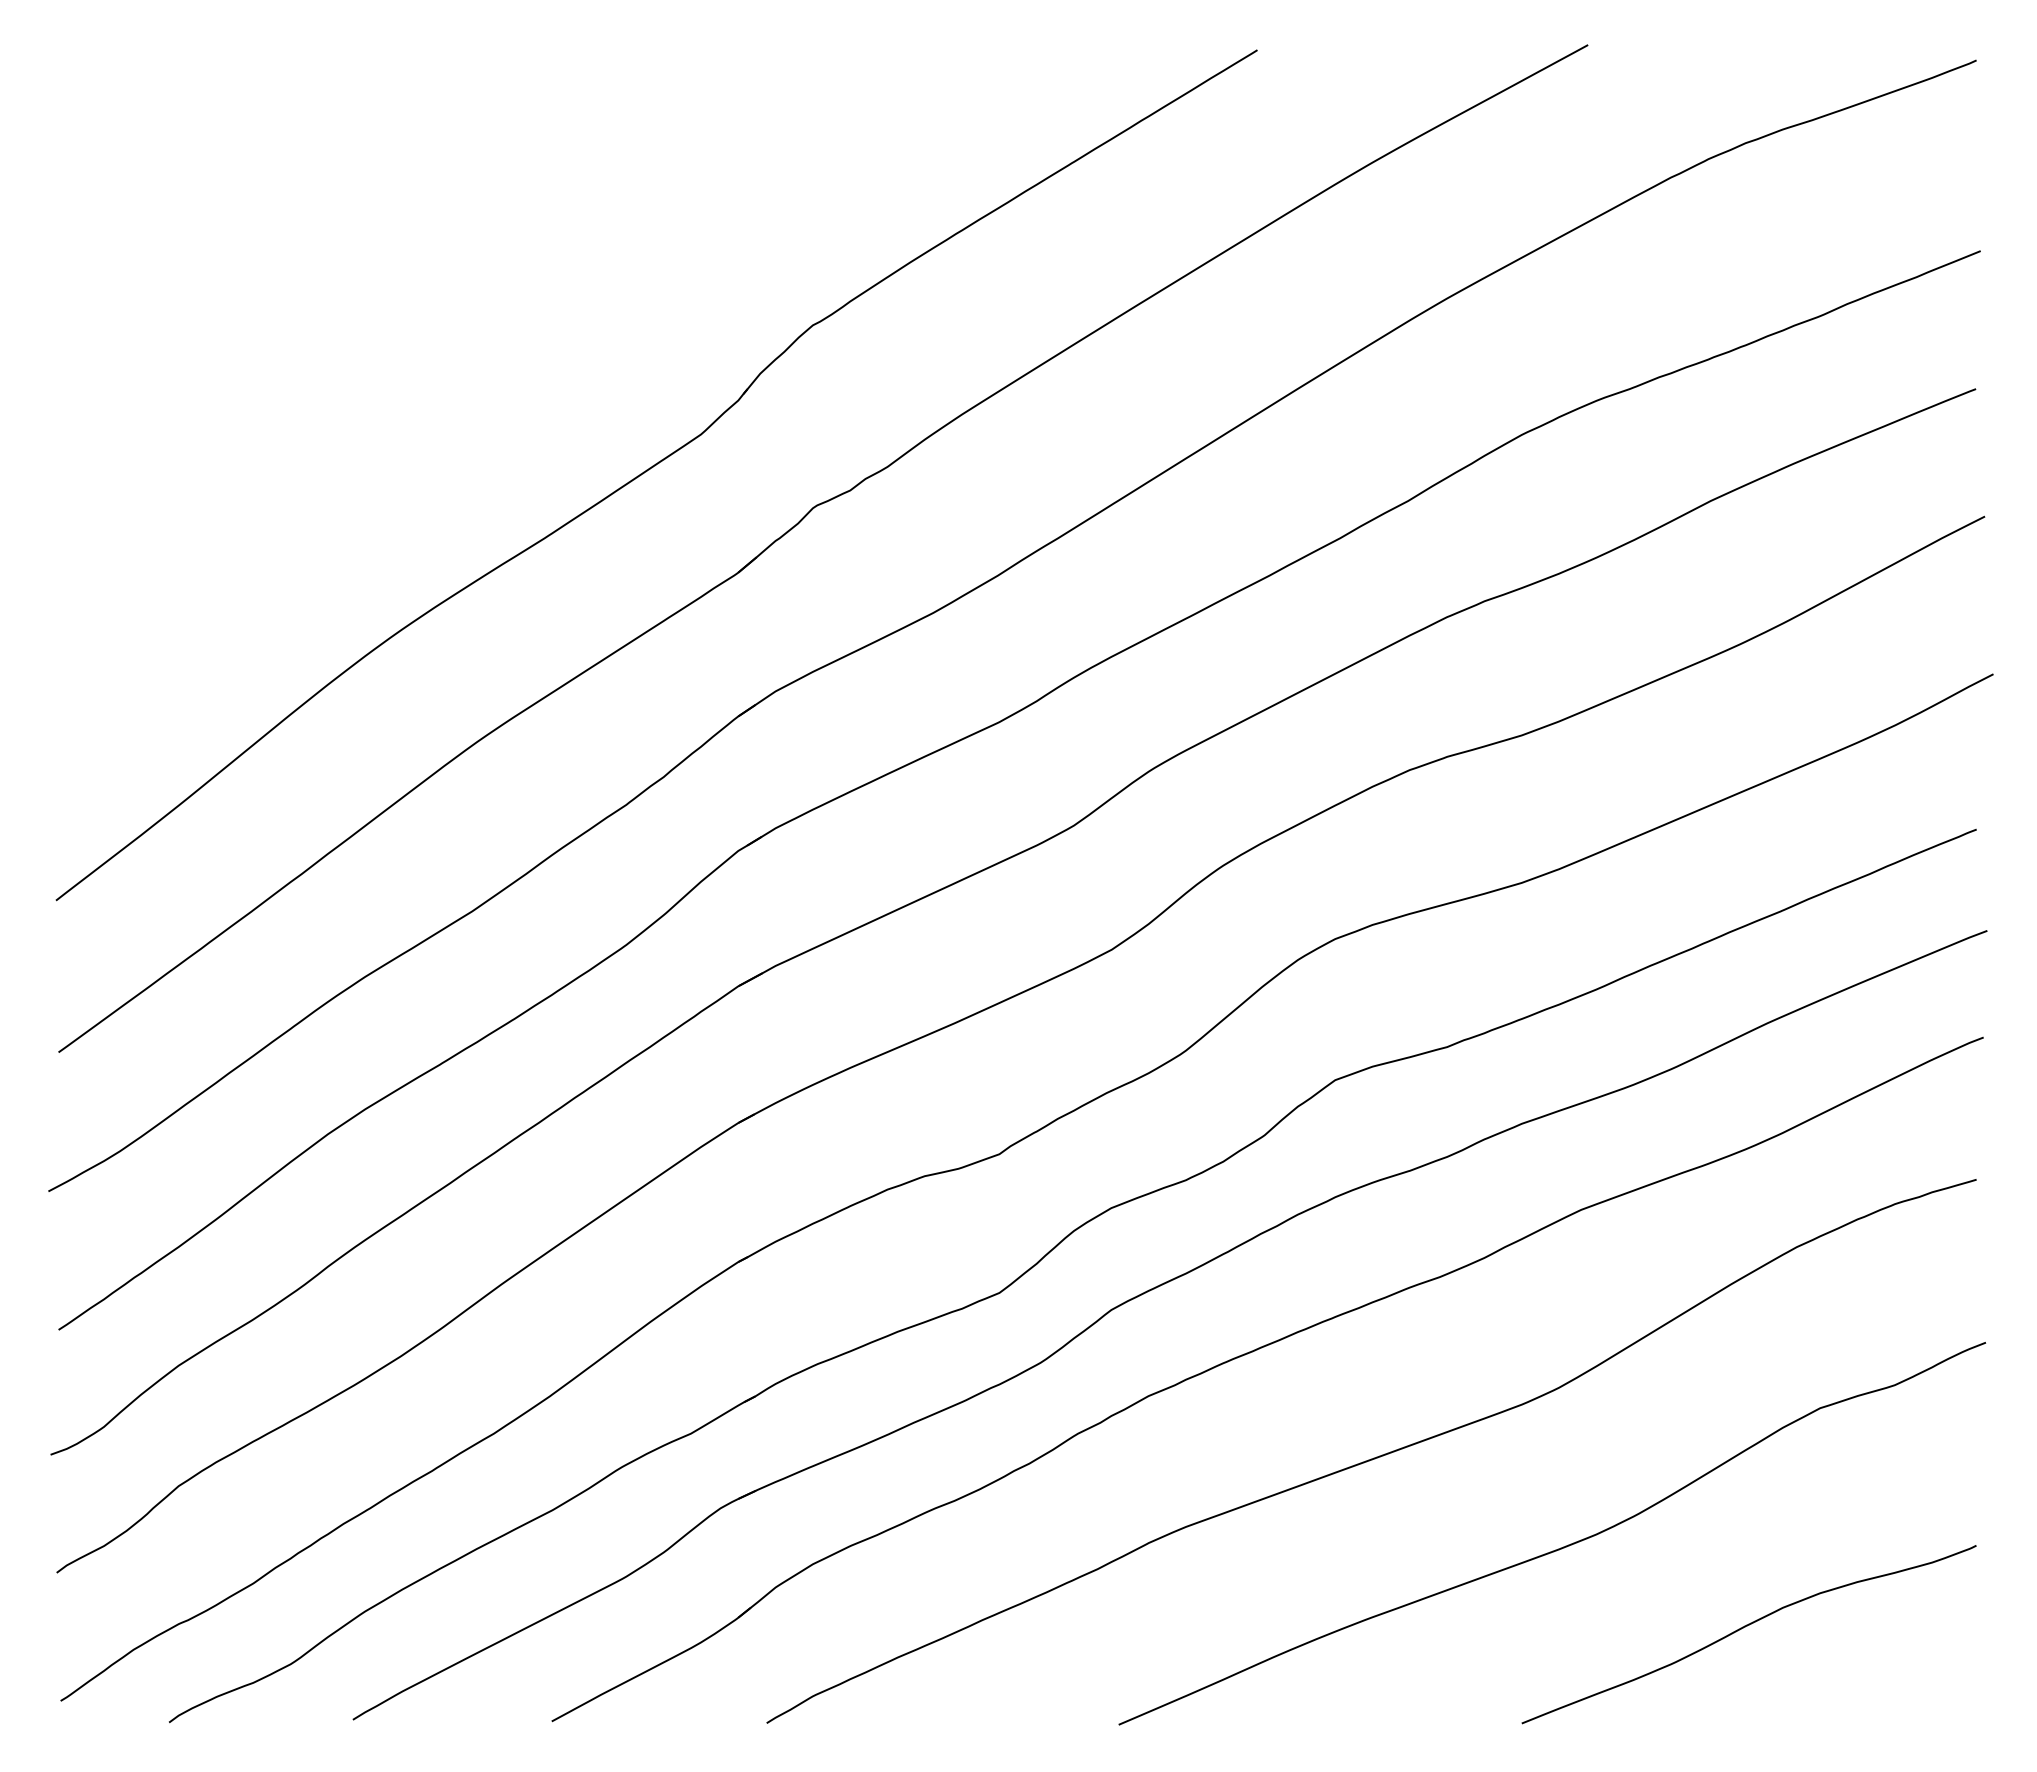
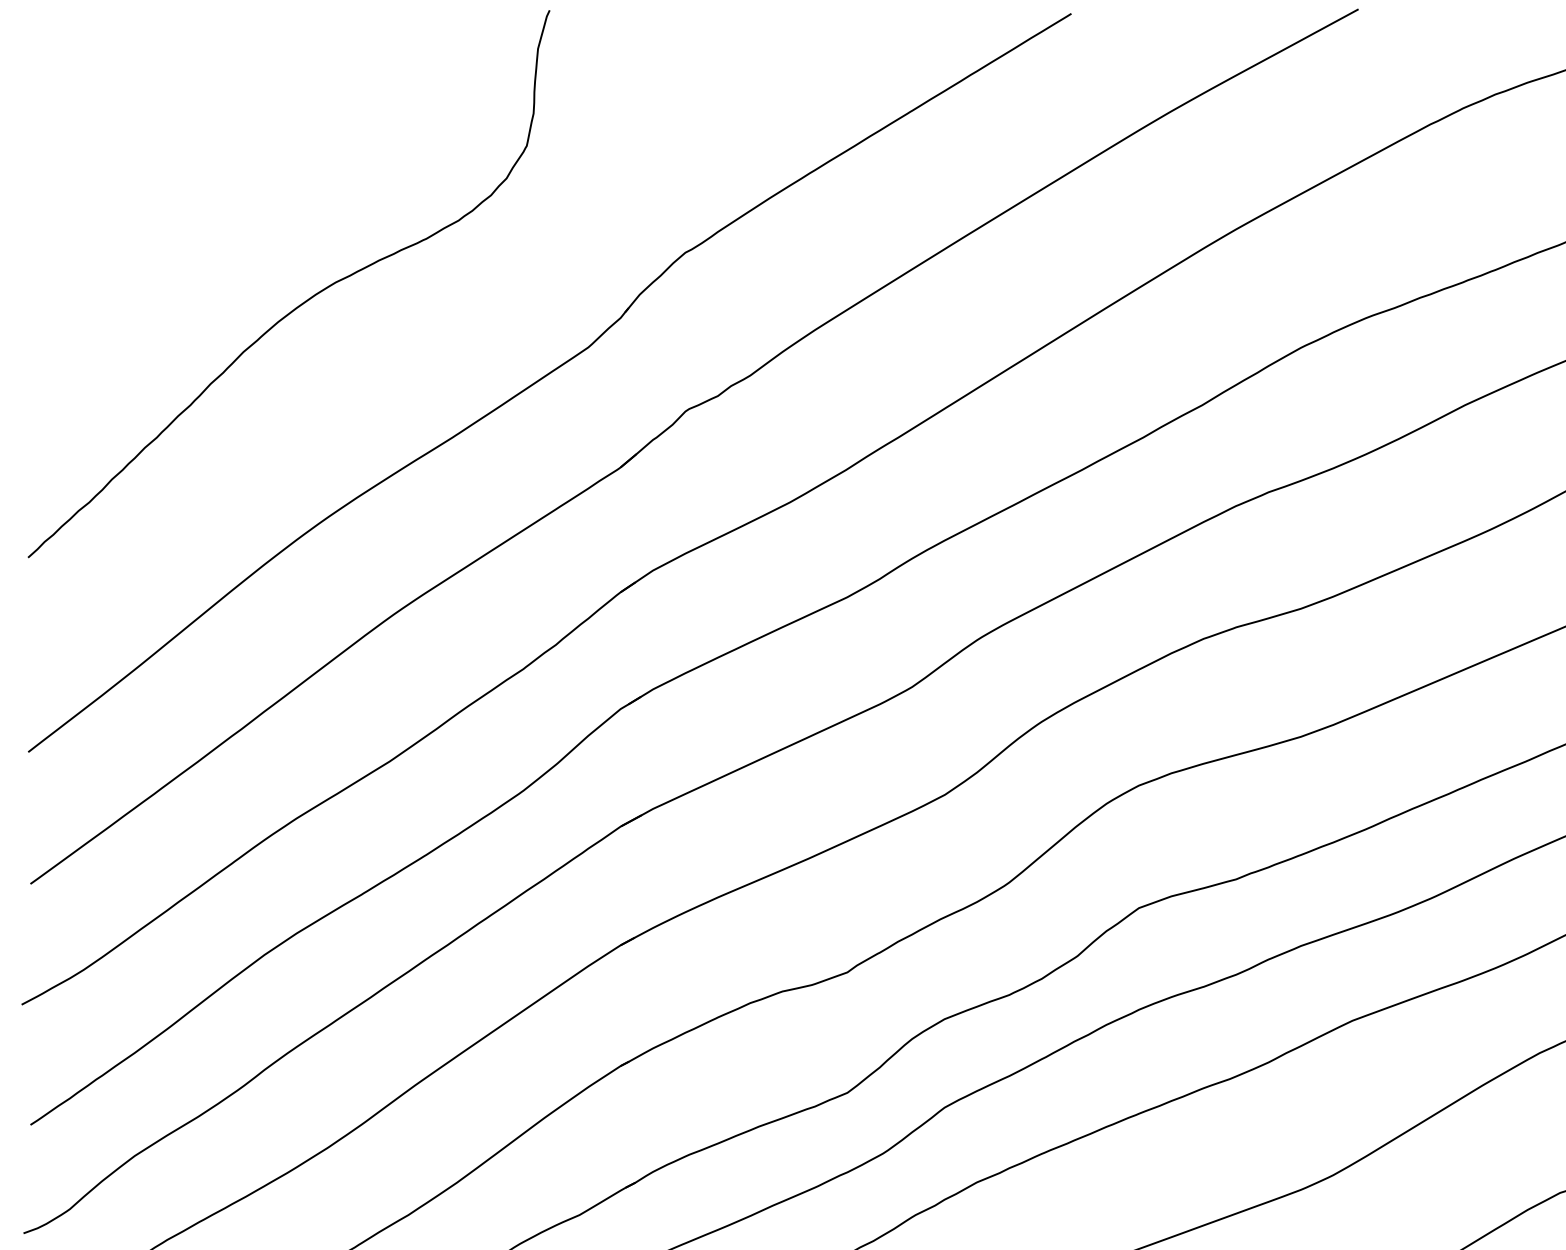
curve: (372, 382) -> (303, 302), added

